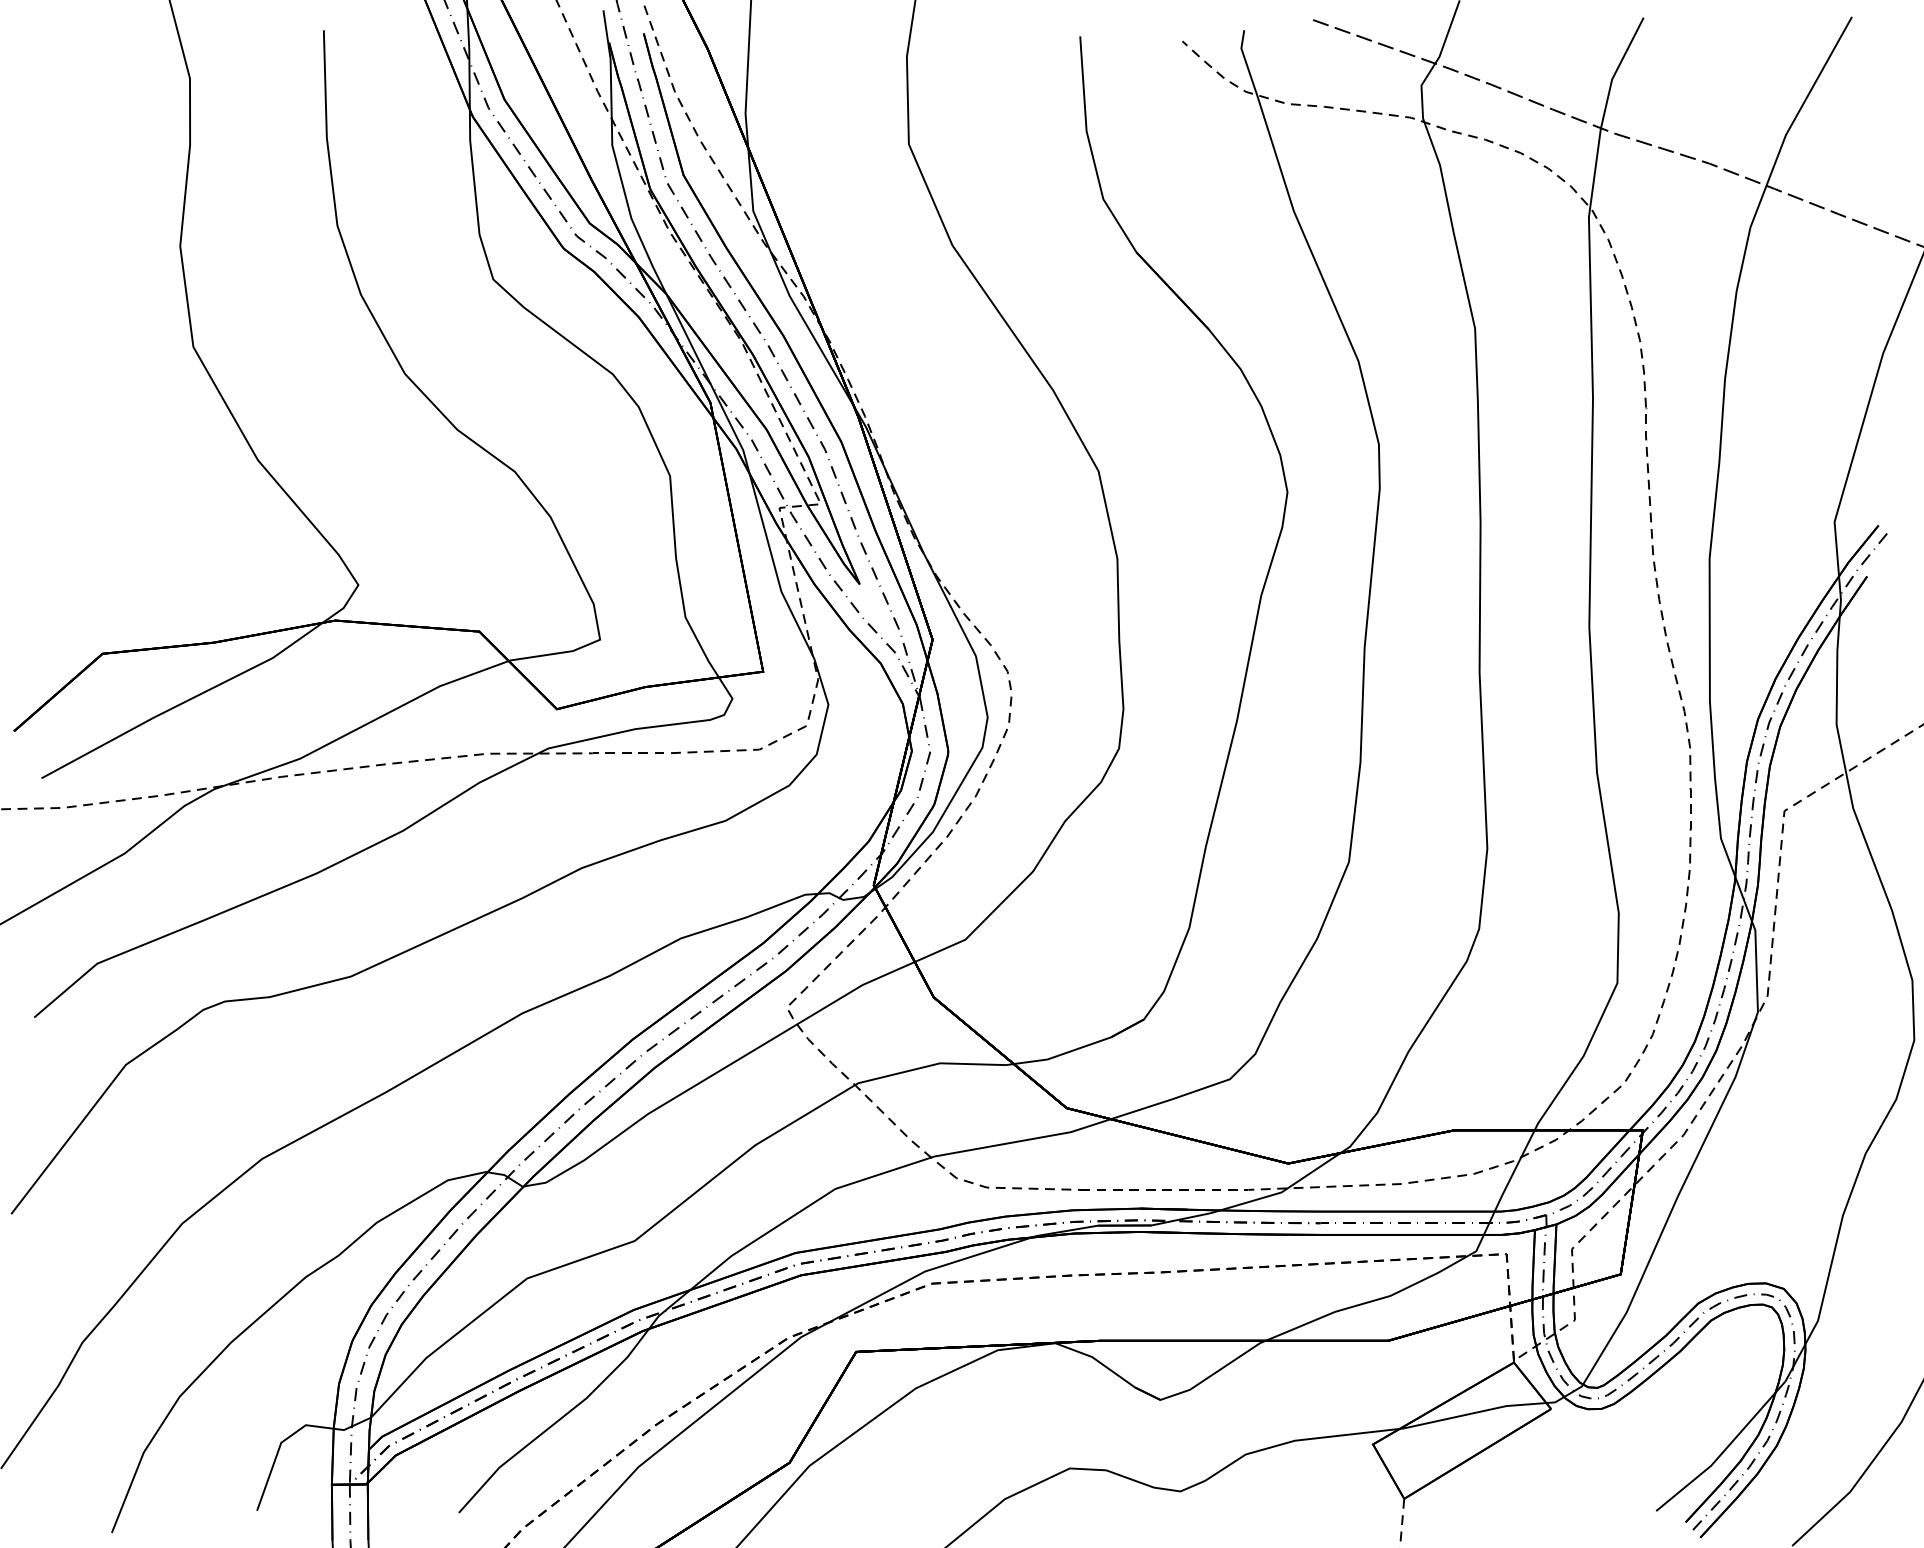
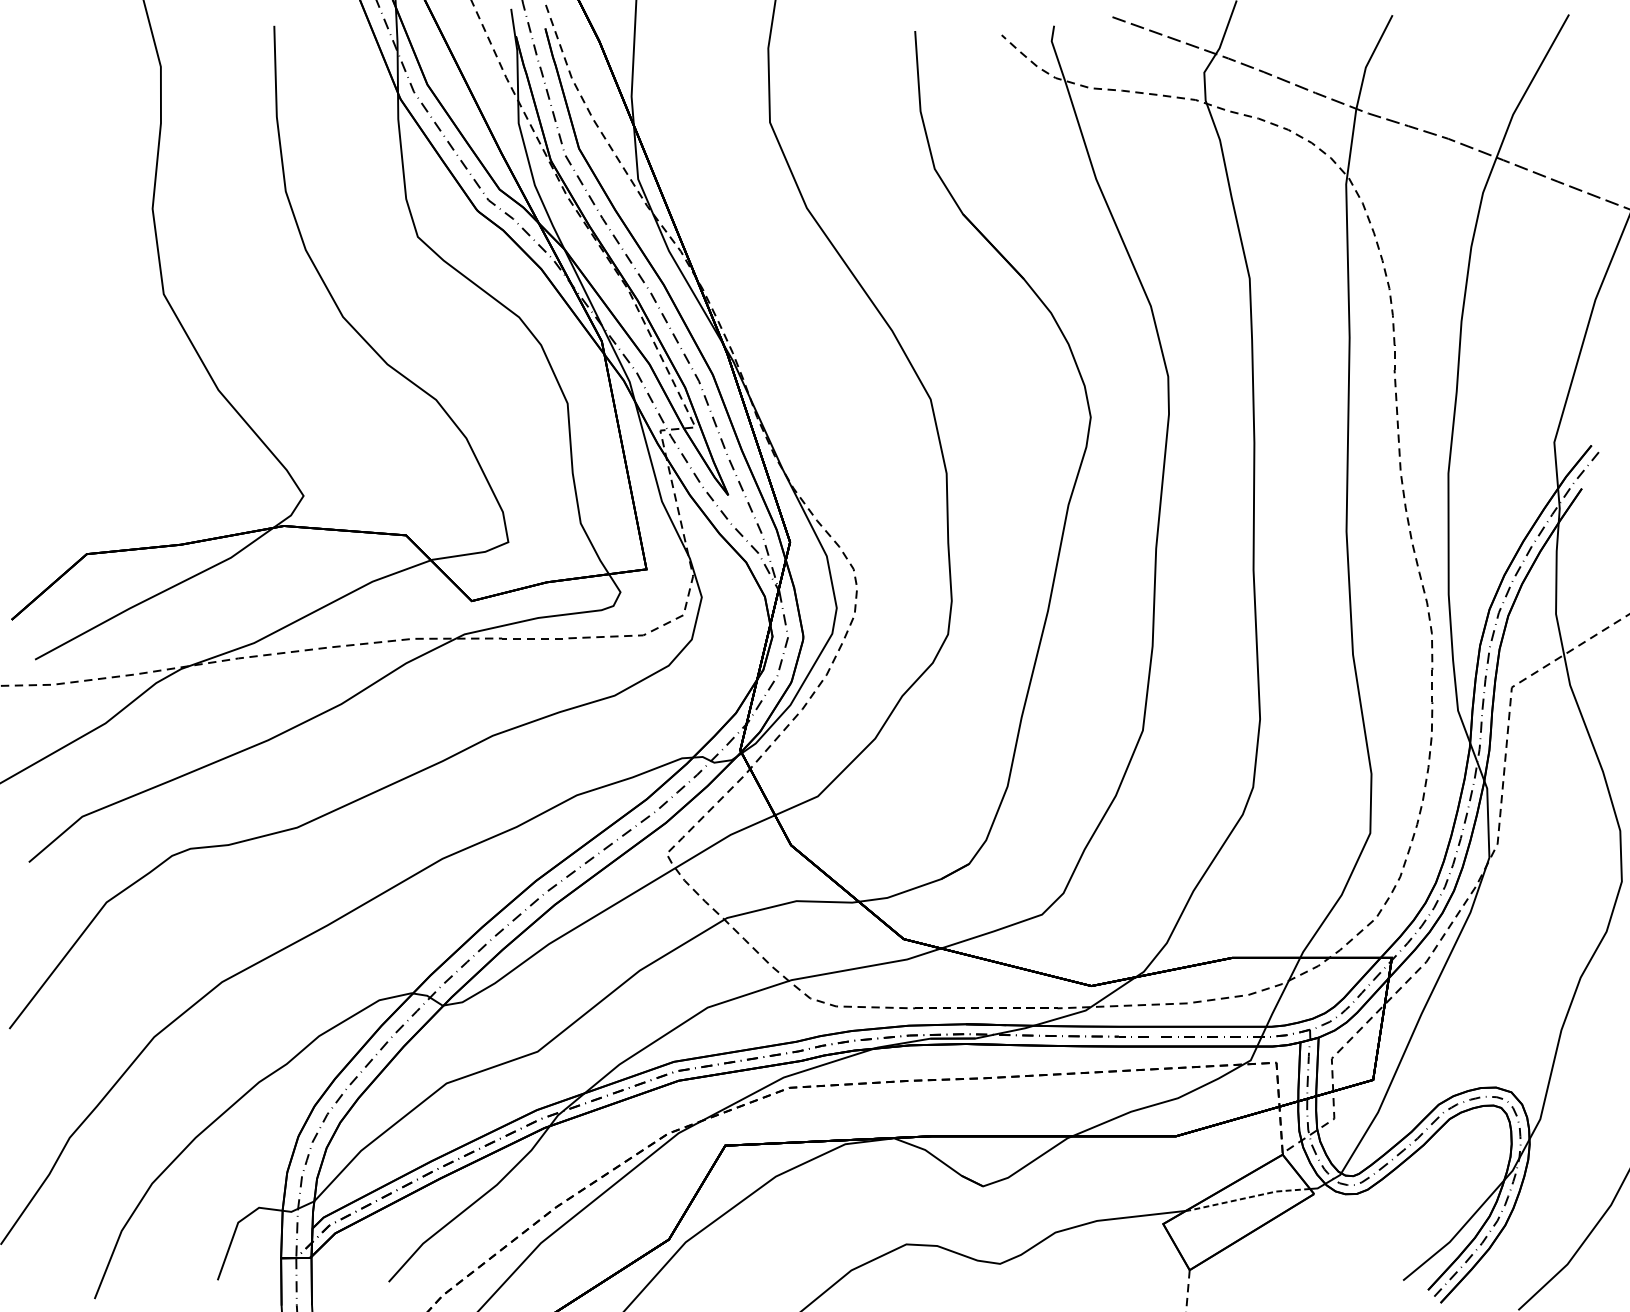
line: (1472, 1413) -> (1247, 1197), solid -> dashed

